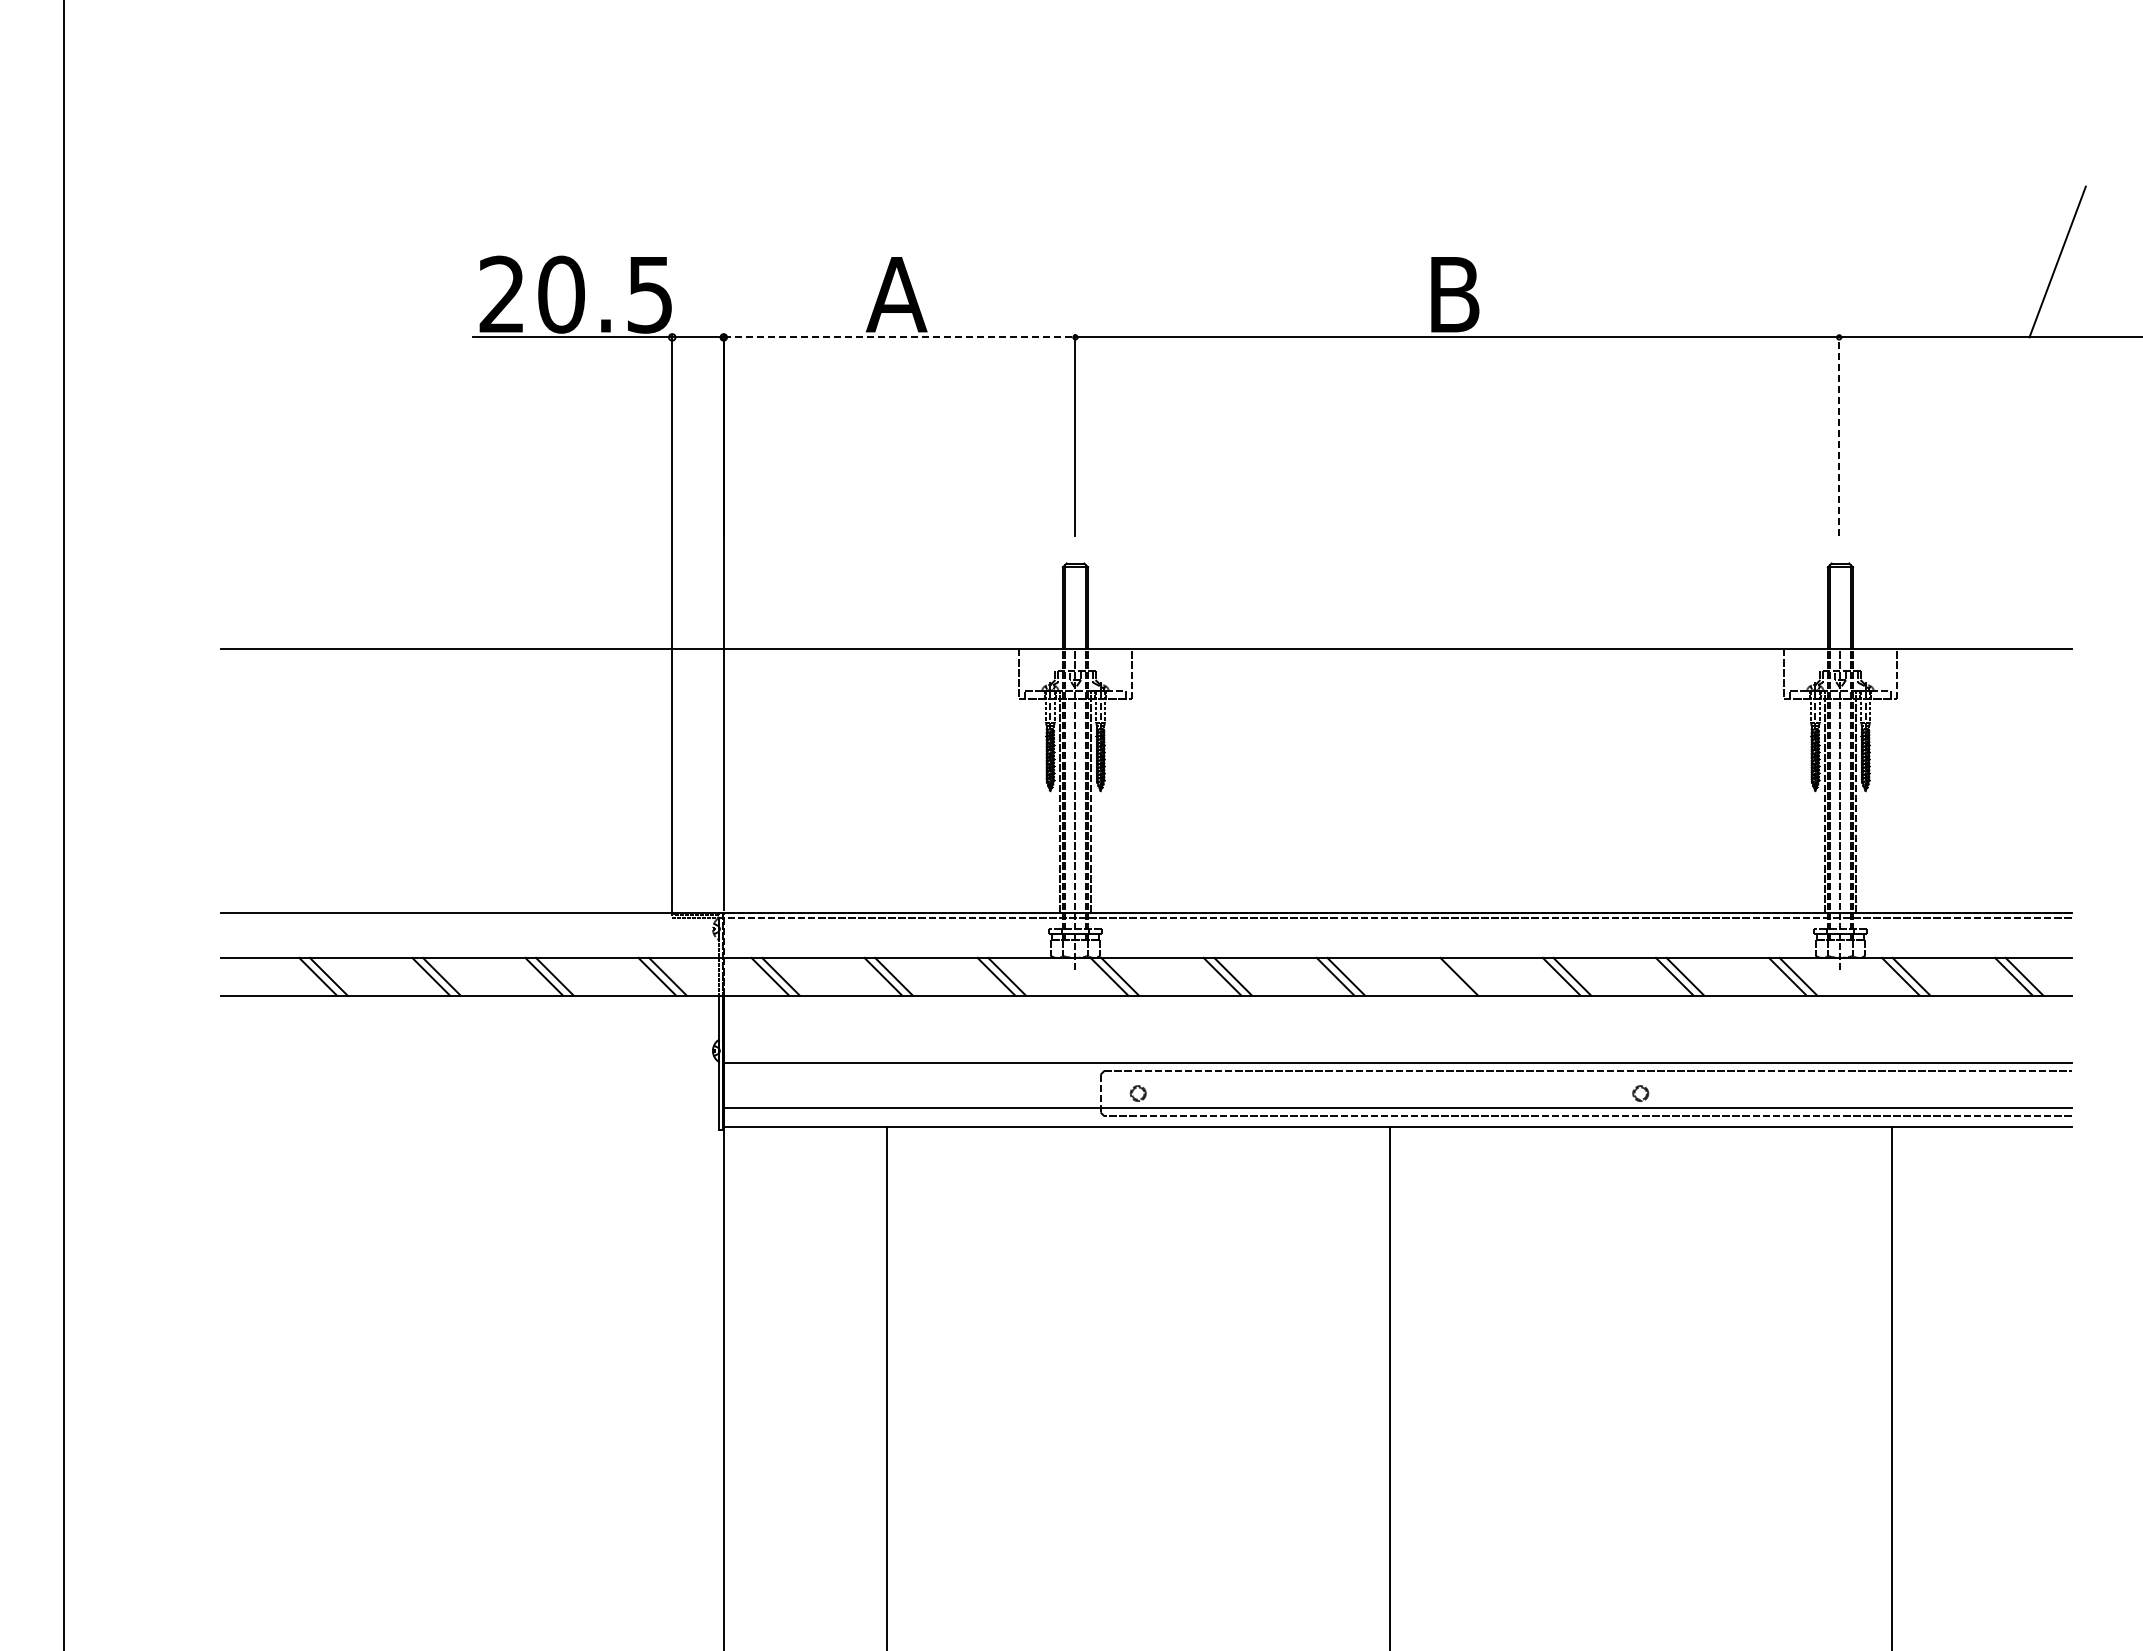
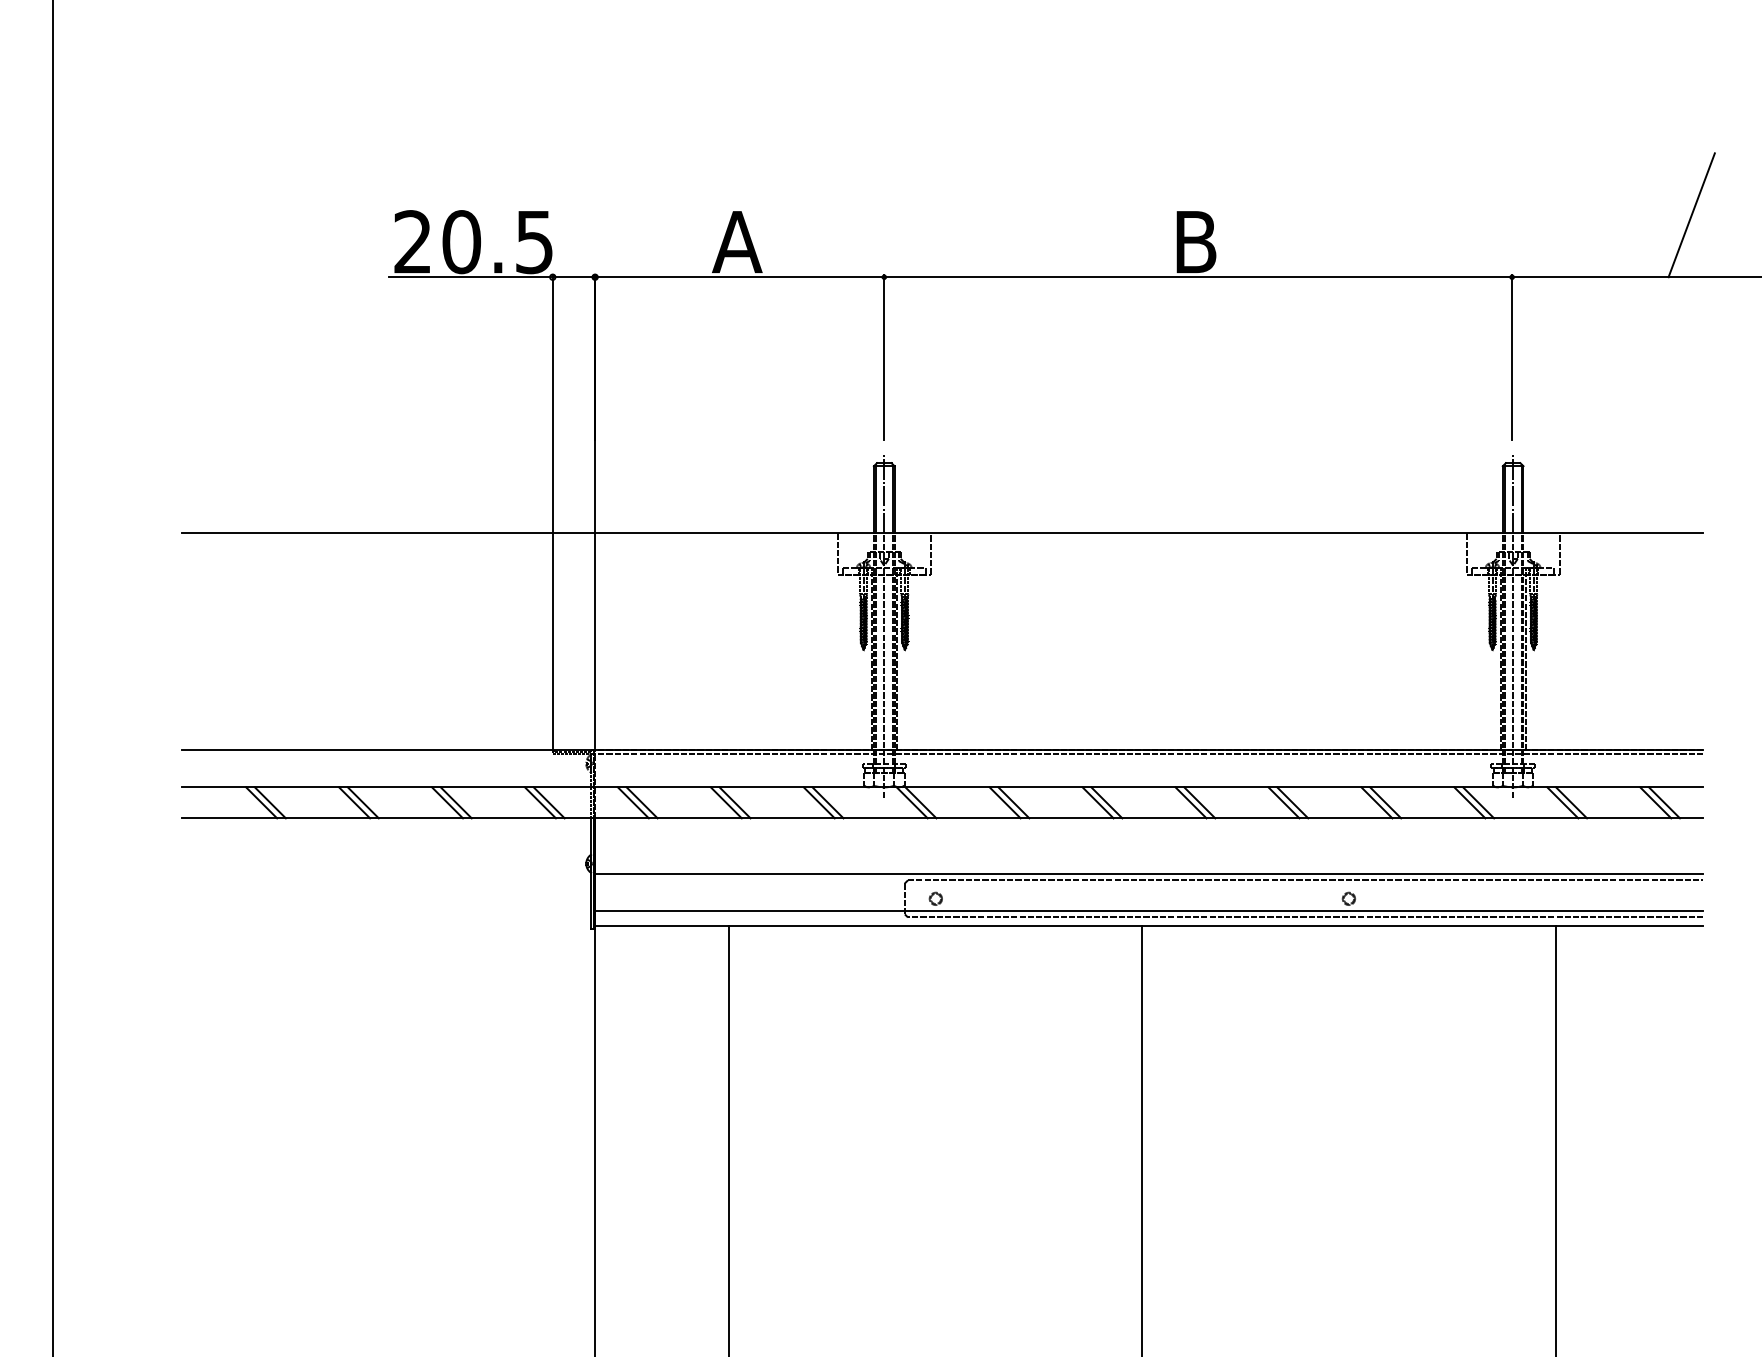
line: (899, 337) -> (739, 277), dashed -> solid
line: (1839, 434) -> (1512, 357), dashed -> solid
line: (1075, 599) -> (884, 492), added
line: (1840, 599) -> (1513, 492), added
line: (1448, 976) -> (1190, 802), added

